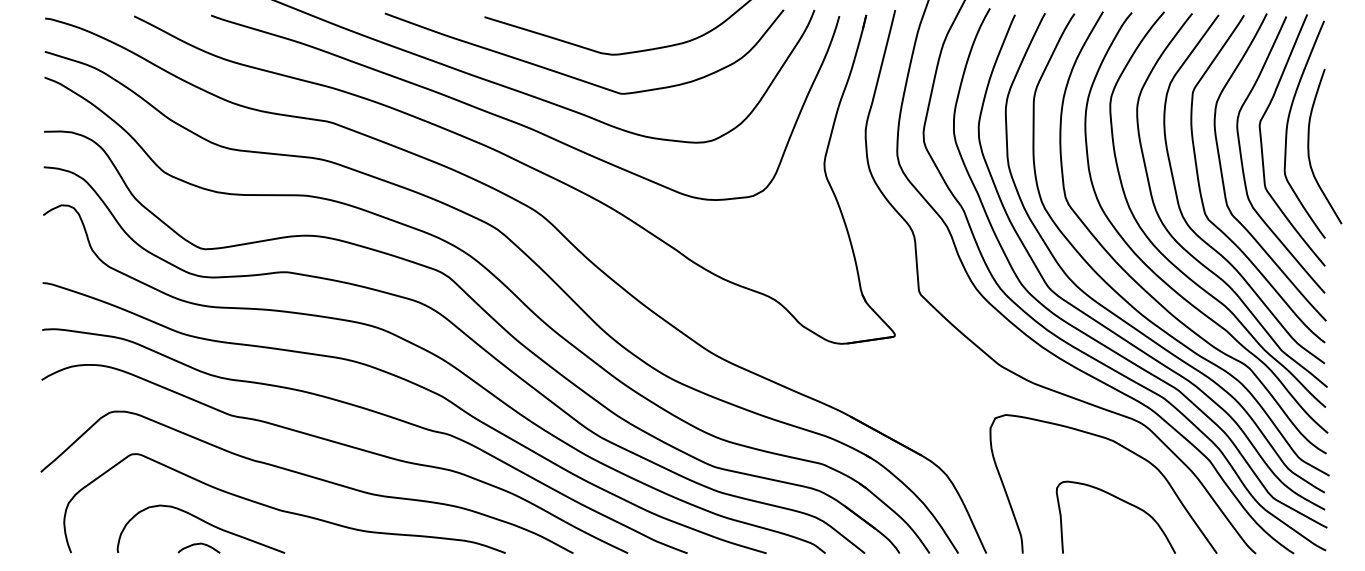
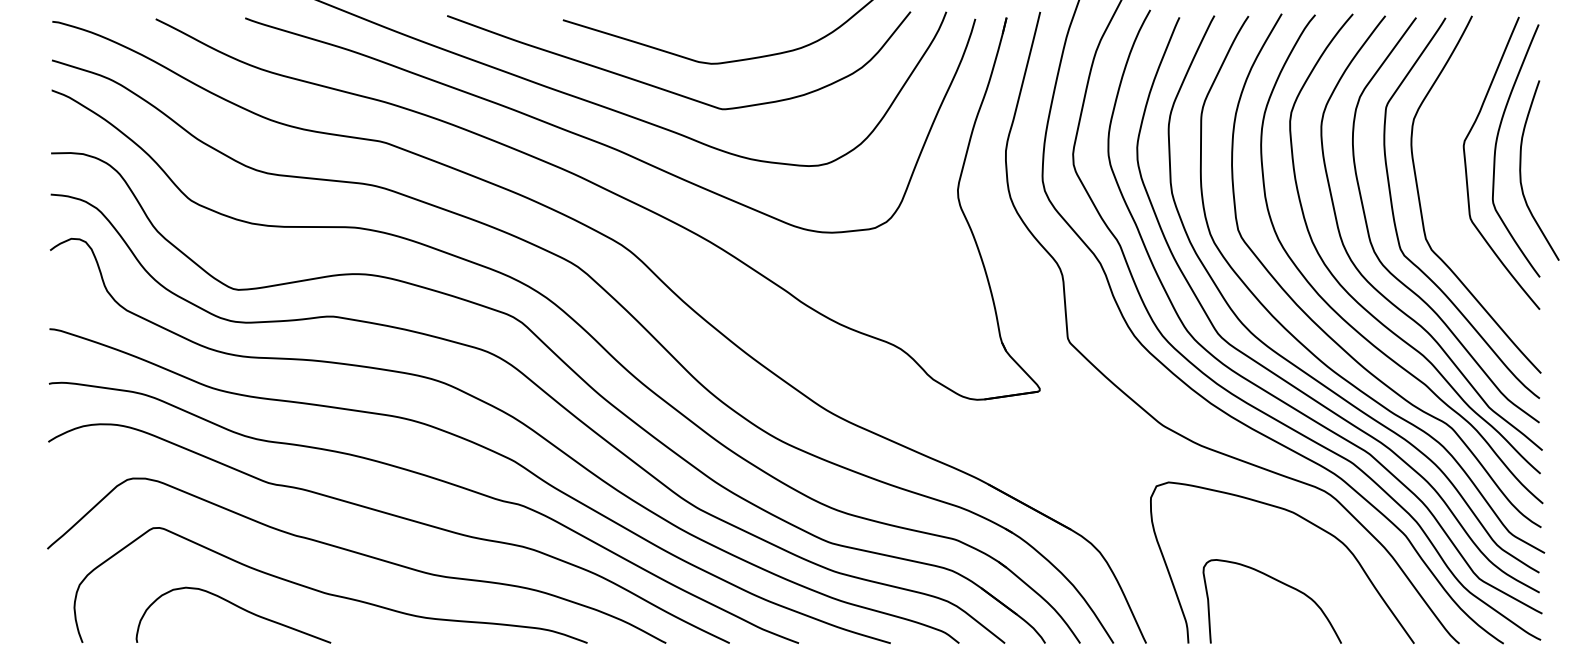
curve: (1242, 158) -> (1443, 184), removed
curve: (1122, 501) -> (1279, 583), moved
curve: (196, 545) -> (228, 634), removed

